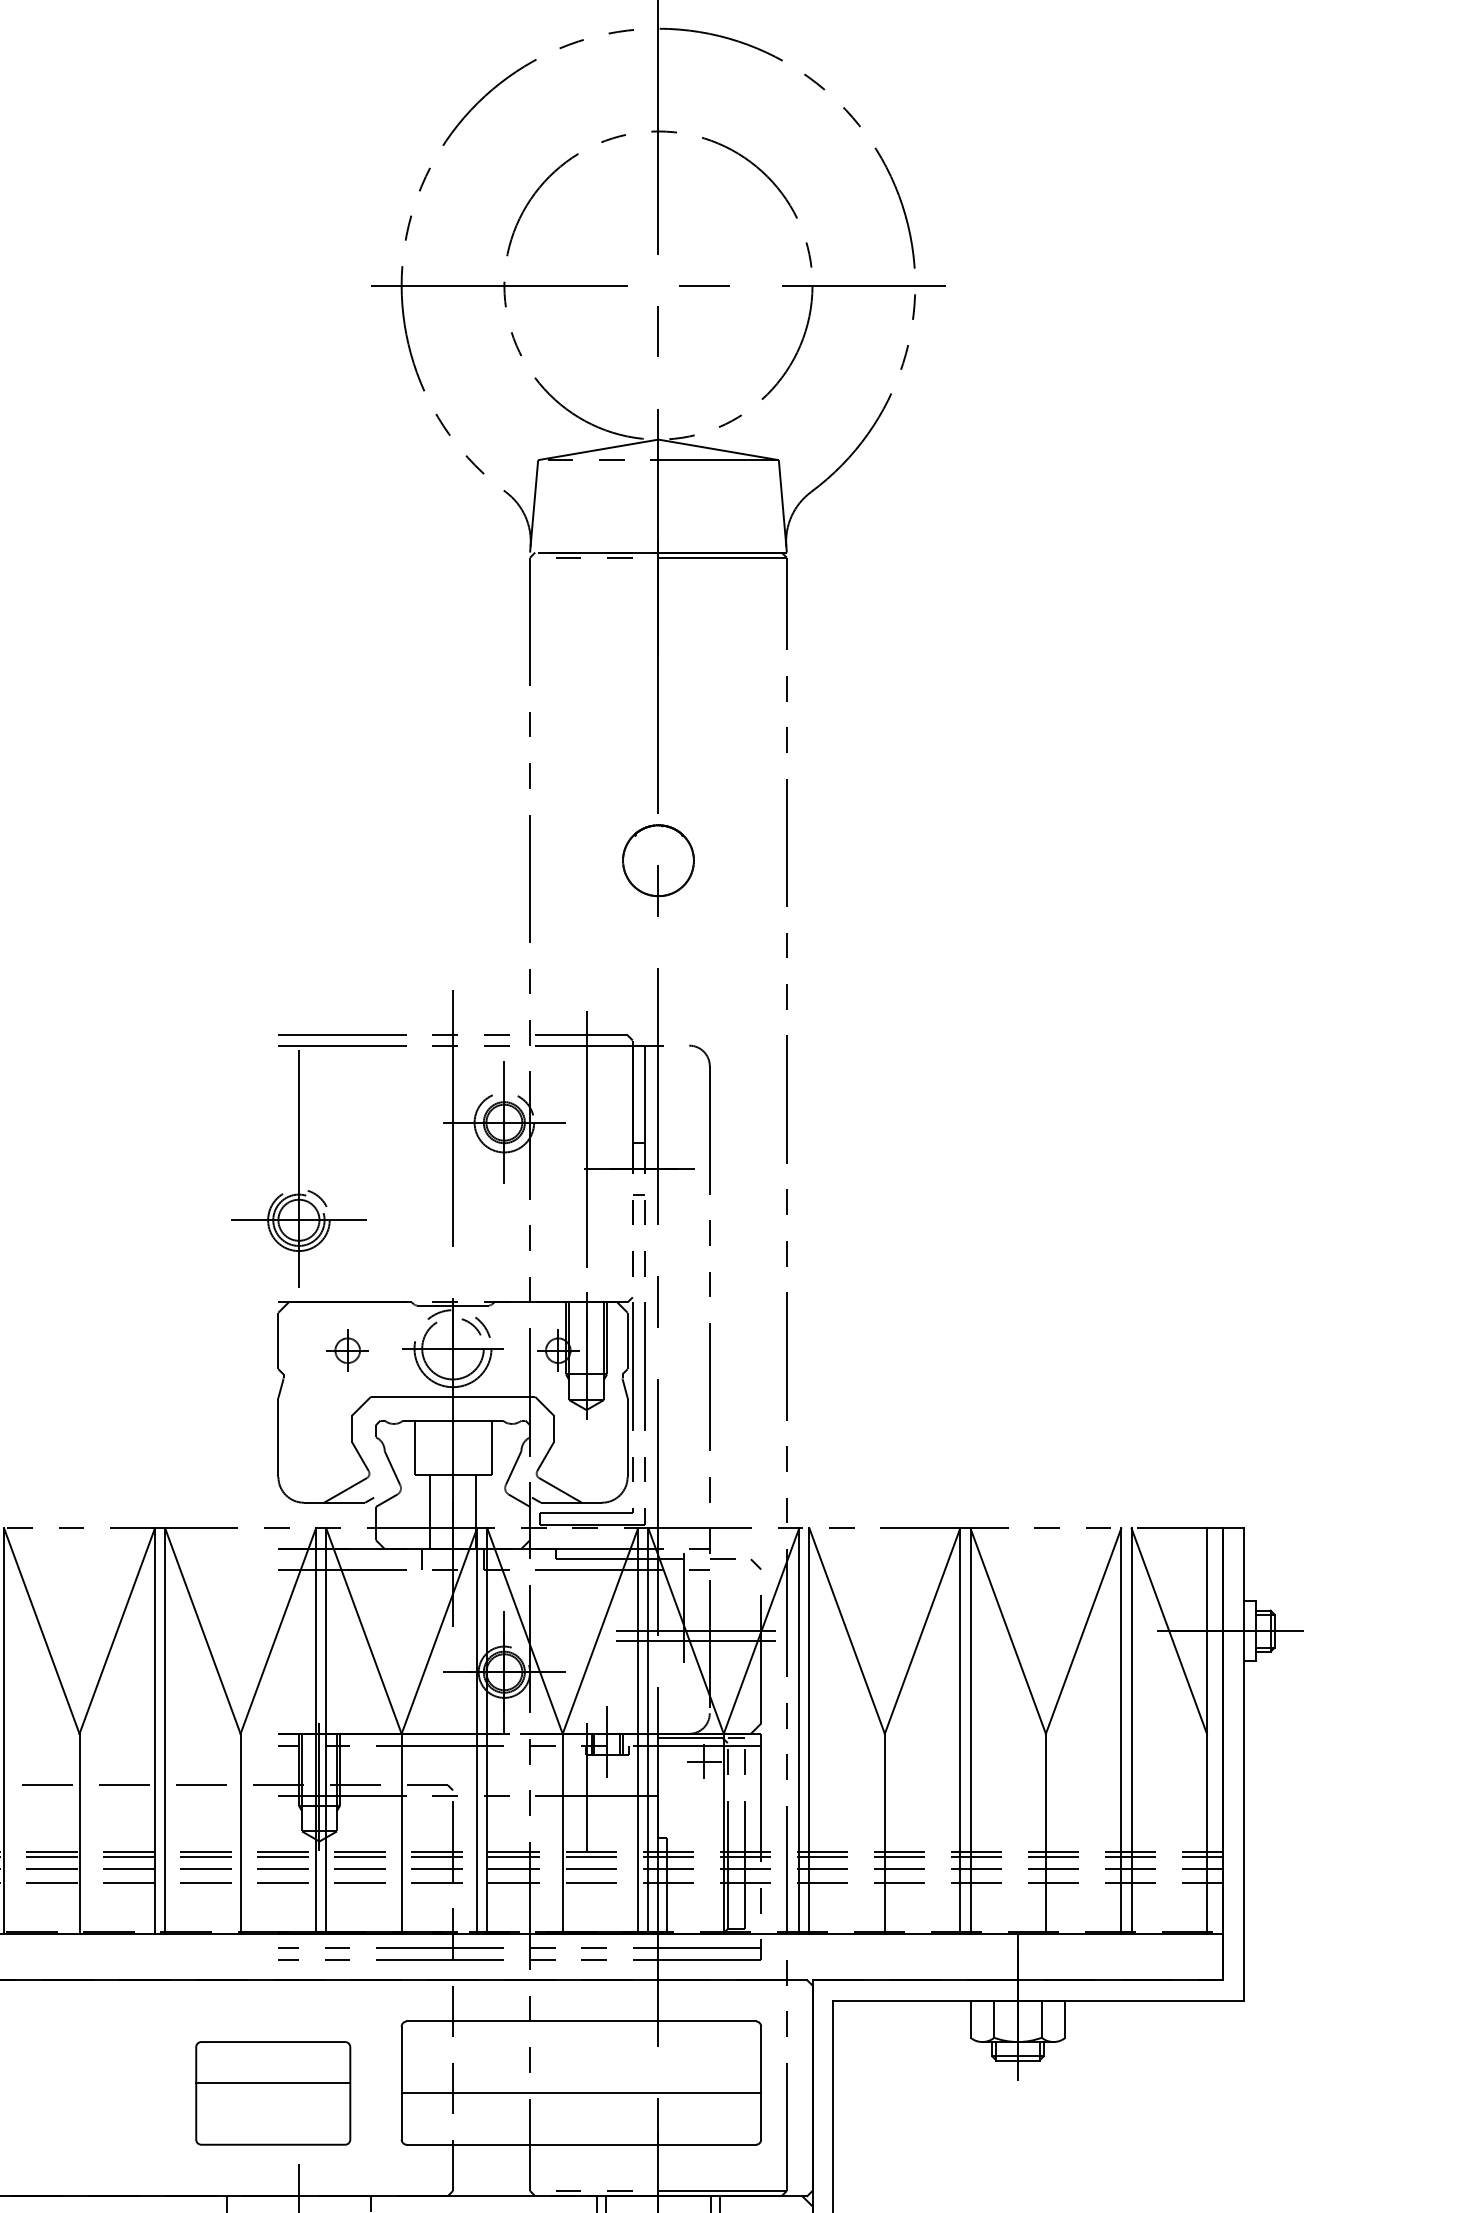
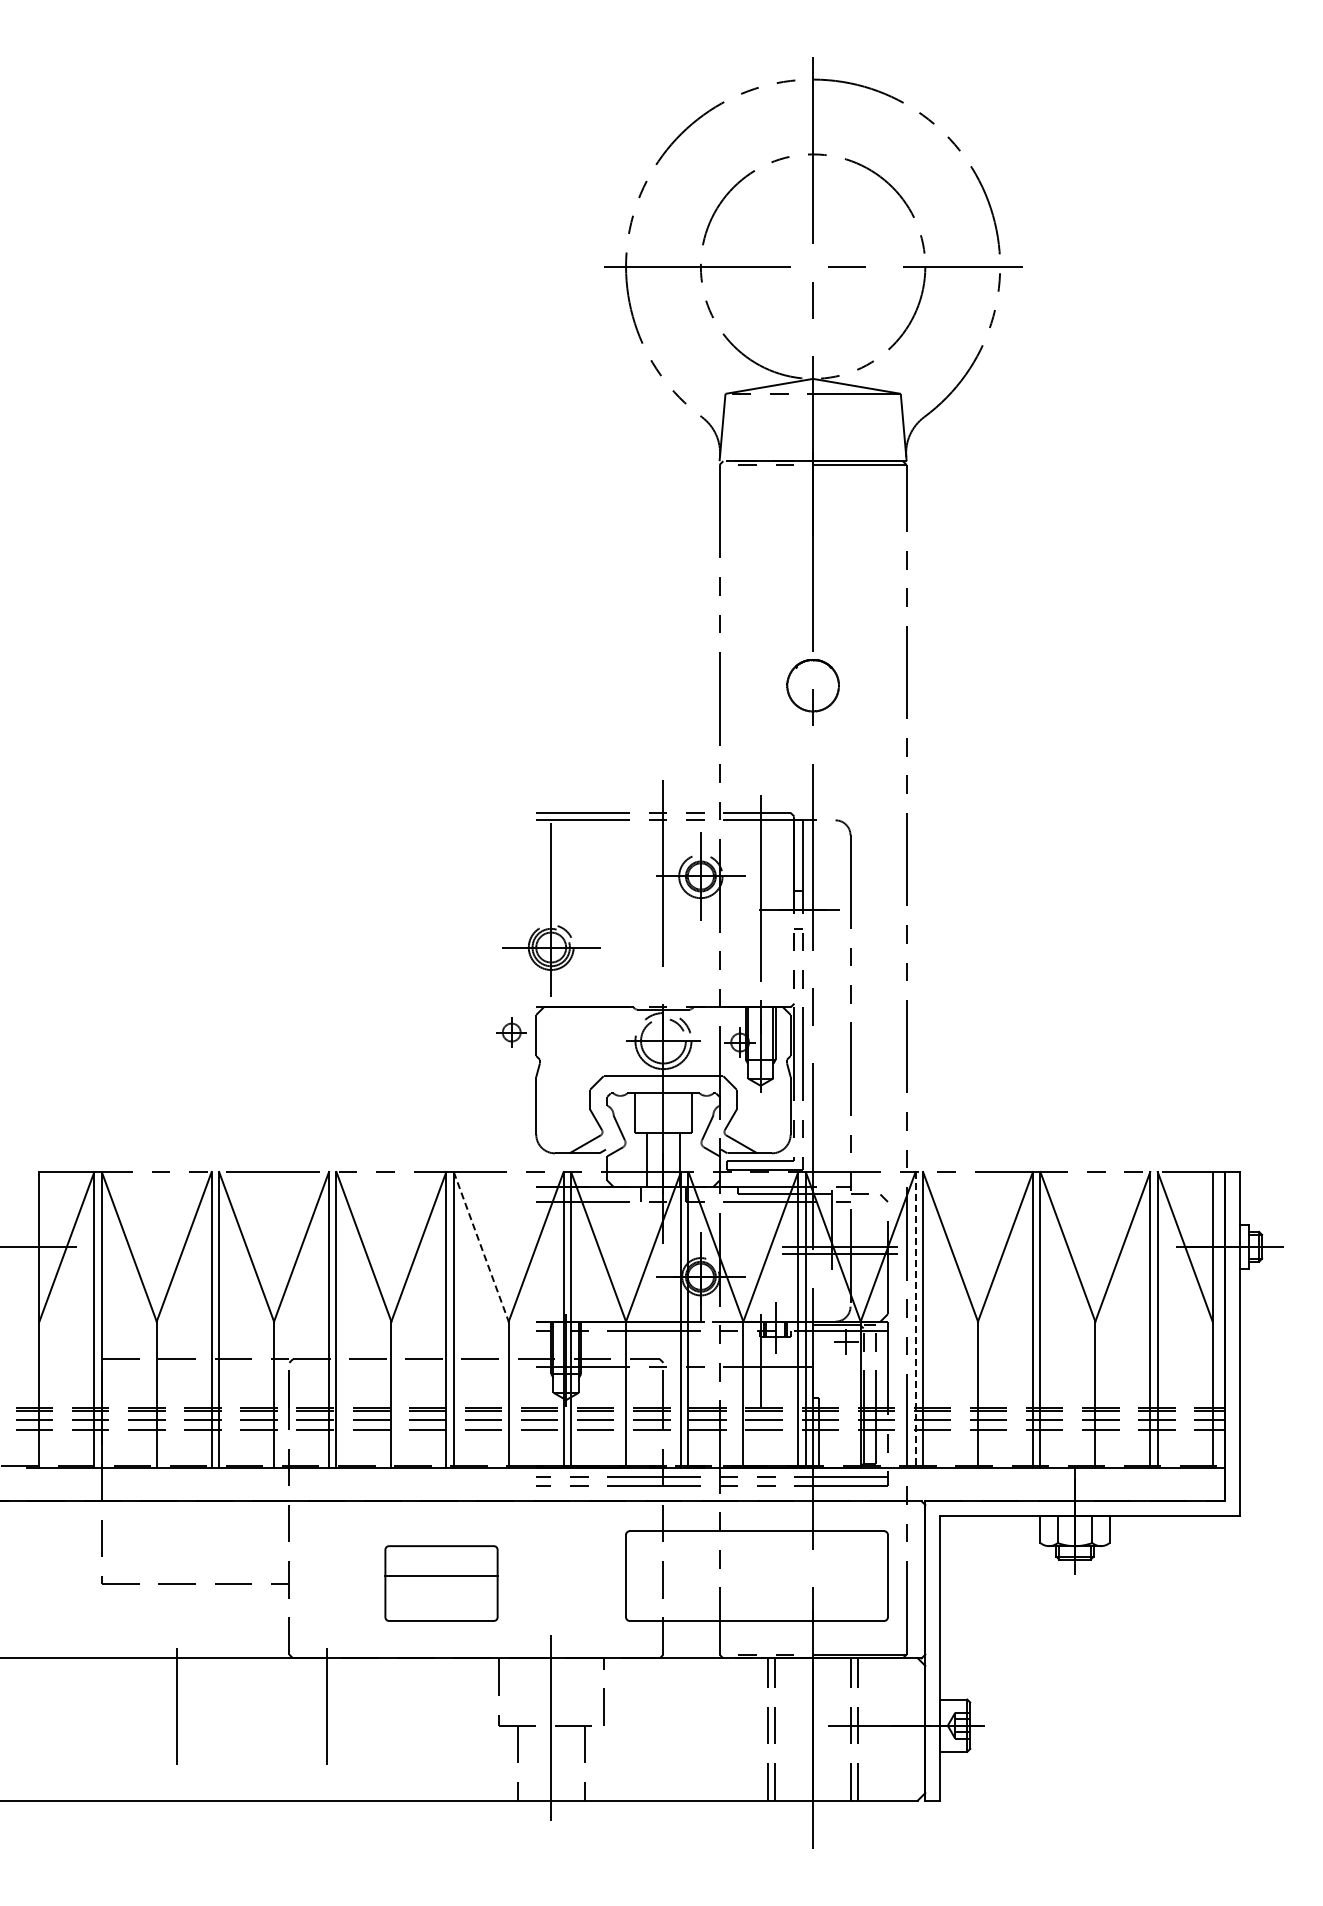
part: (347, 1350) -> (511, 1032), moved
line: (203, 1630) -> (481, 1246), solid -> dashed
line: (799, 1730) -> (915, 1319), solid -> dashed
part: (273, 2093) -> (441, 1583), moved
line: (580, 2093) -> (756, 1583), removed

